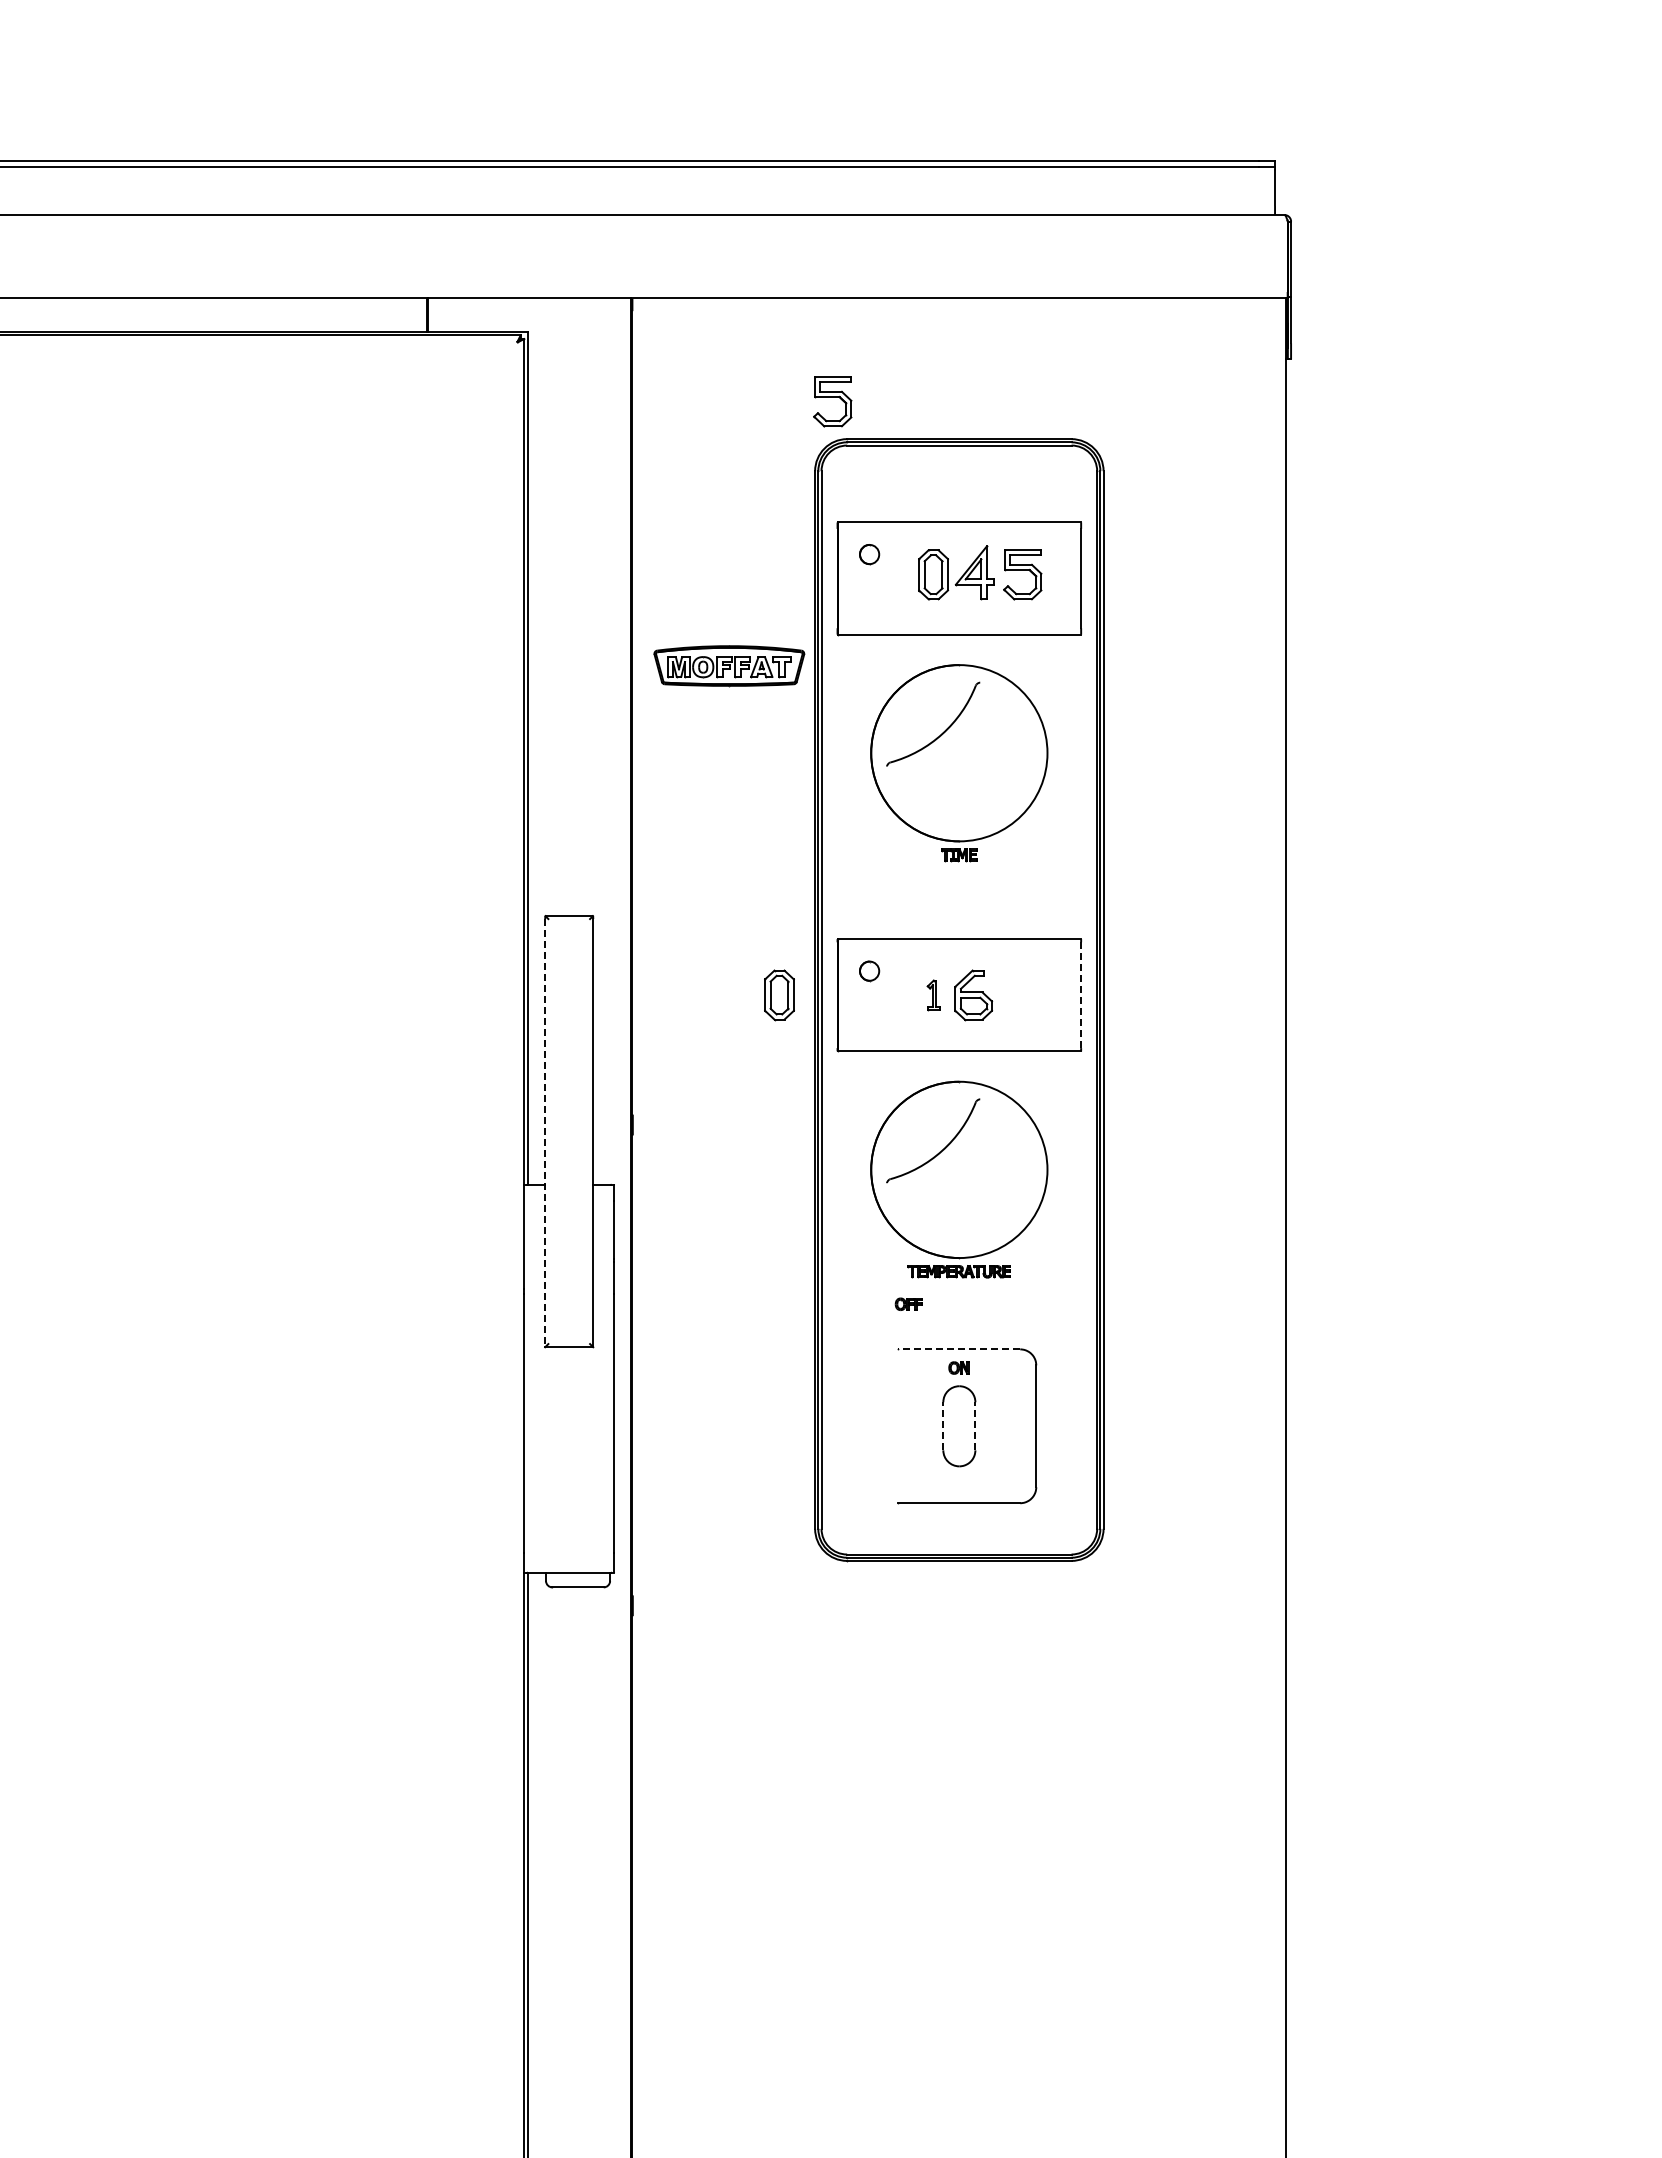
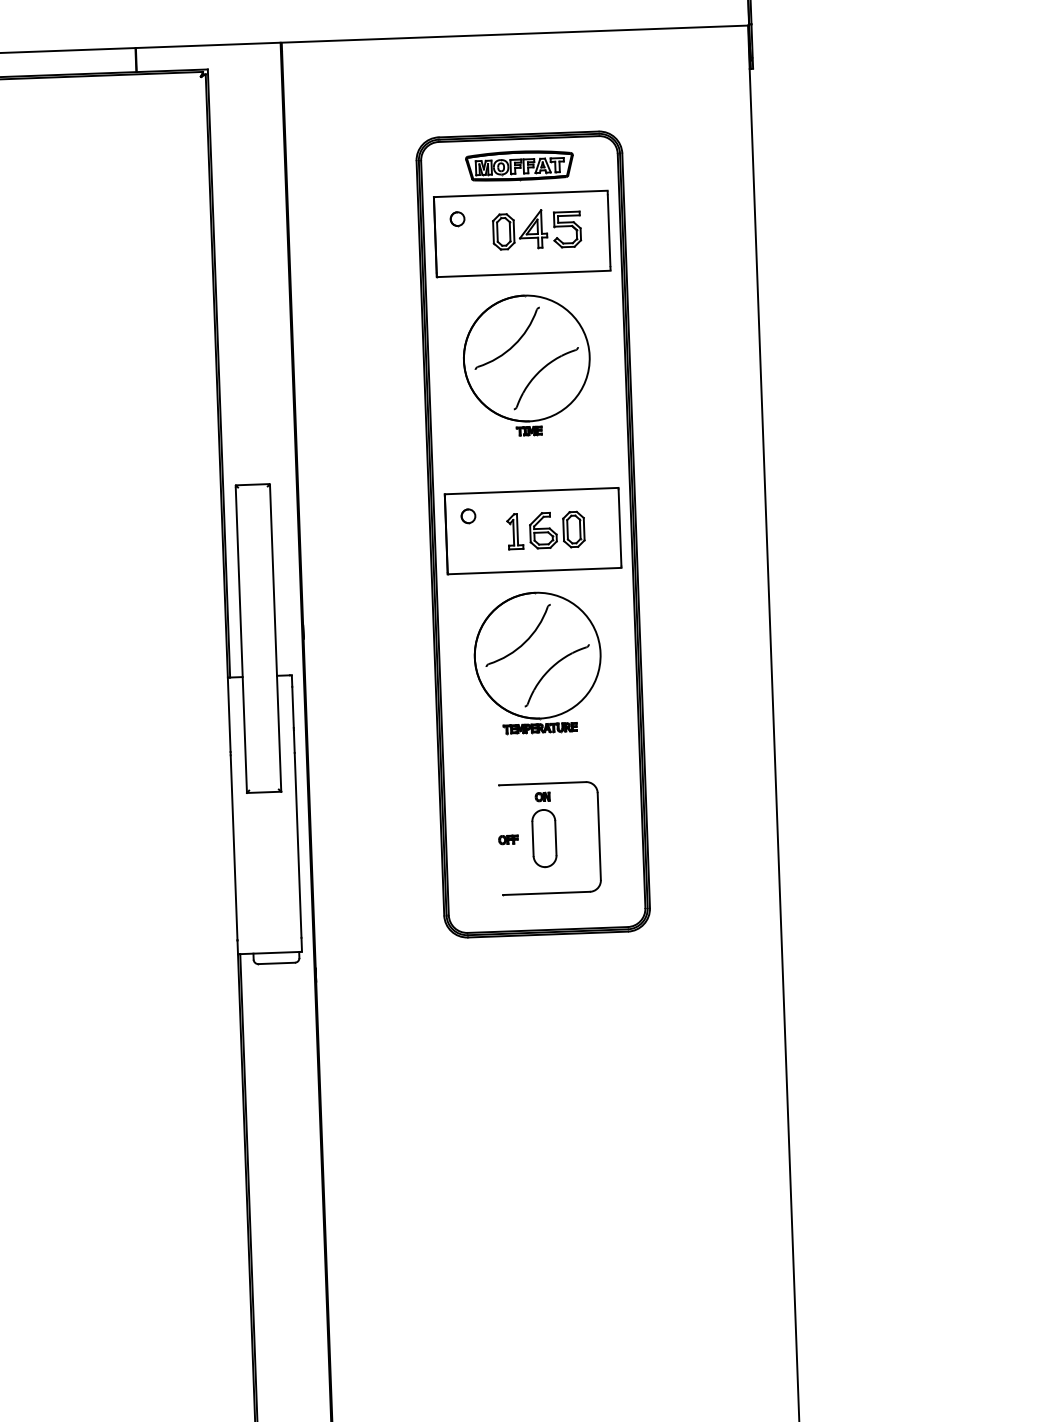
part: (832, 401) -> (427, 110), removed
part: (729, 666) -> (519, 166), moved
part: (976, 773) -> (539, 372), added
part: (779, 995) -> (573, 529), moved
part: (933, 995) -> (514, 531), size x1.67
line: (1081, 995) -> (620, 528), dashed -> solid
line: (545, 1133) -> (241, 640), dashed -> solid
part: (977, 1189) -> (551, 669), added
part: (908, 1303) -> (508, 839), moved
line: (959, 1349) -> (542, 783), dashed -> solid
line: (943, 1425) -> (533, 838), dashed -> solid
line: (975, 1425) -> (555, 837), dashed -> solid

